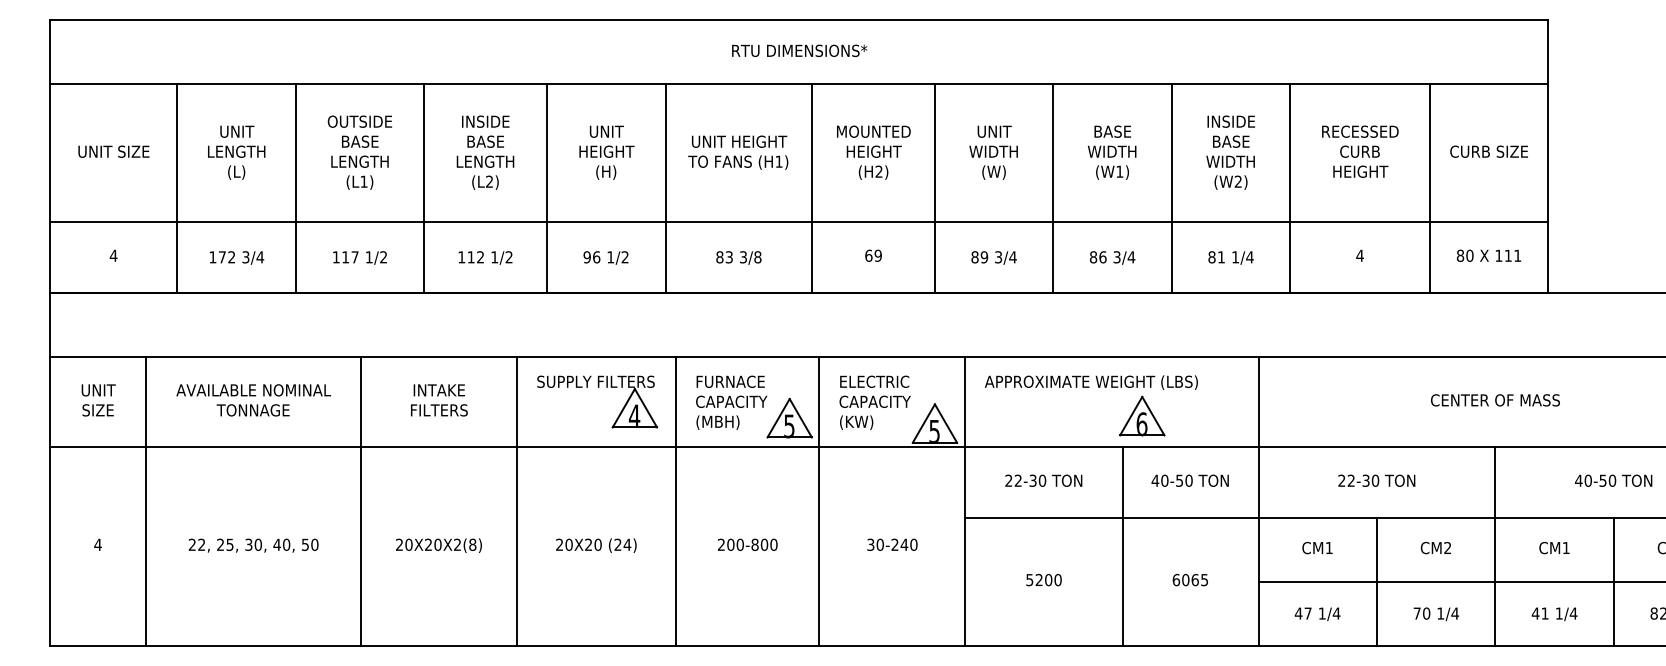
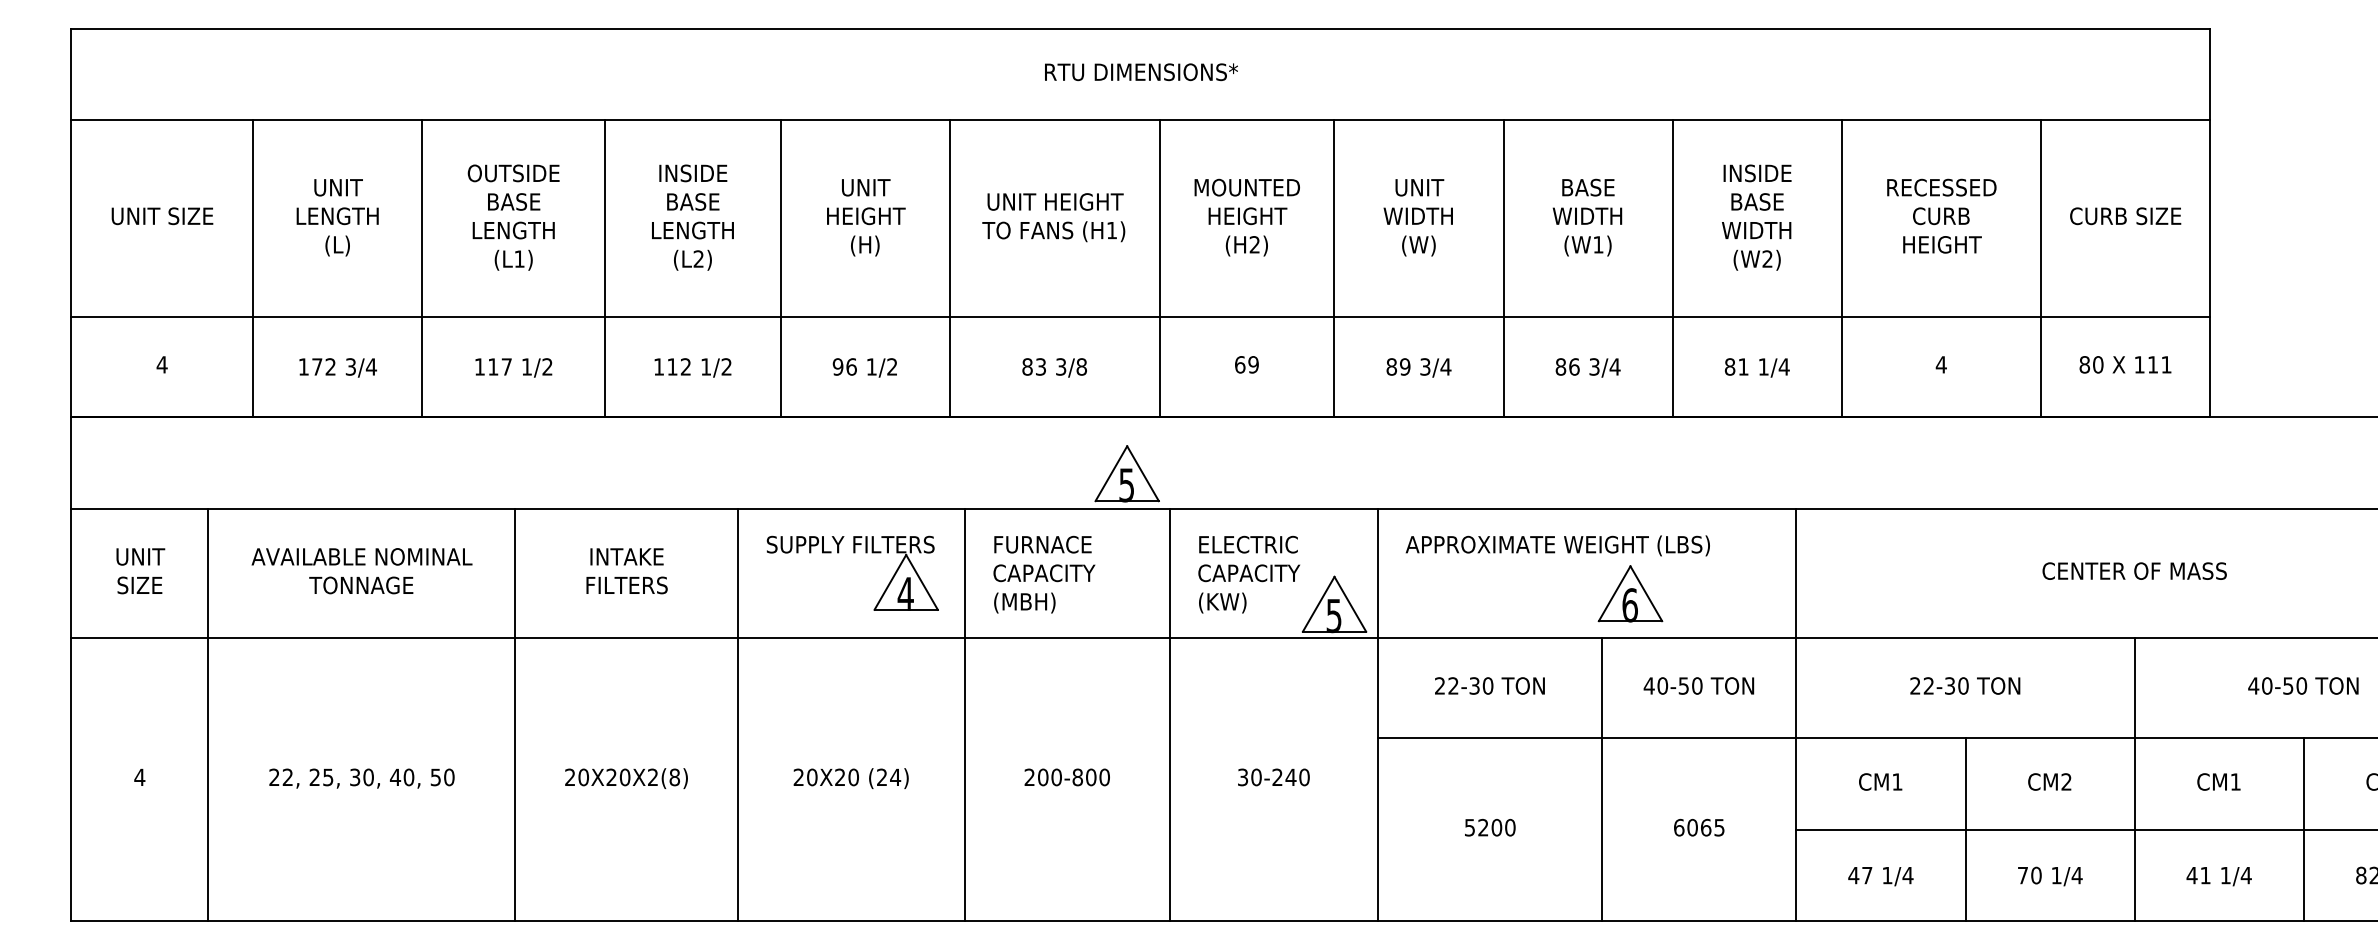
part: (789, 418) -> (1126, 473), moved

